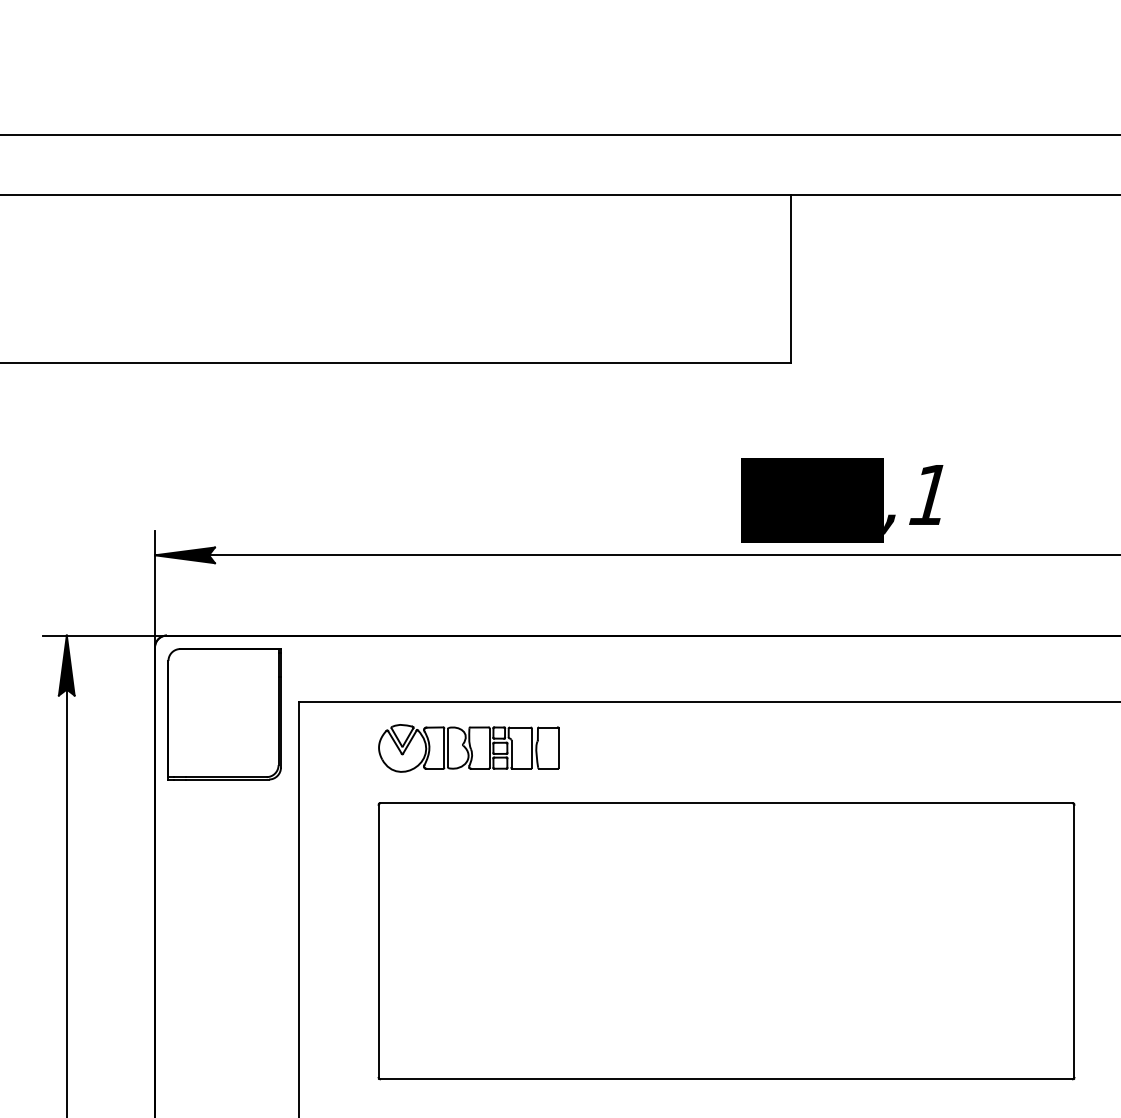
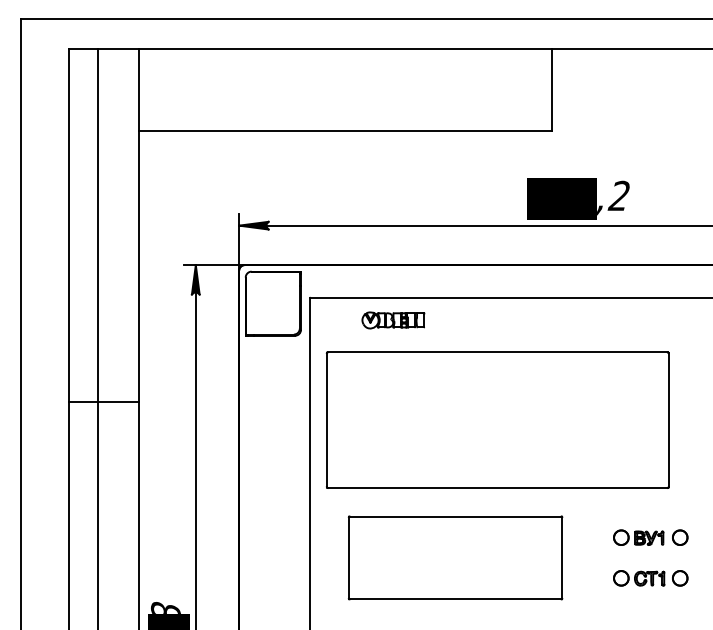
text: (927, 493) -> (618, 195), 110,1 -> 139,2
part: (469, 748) -> (393, 320), size x0.7
part: (725, 939) -> (497, 419), moved

